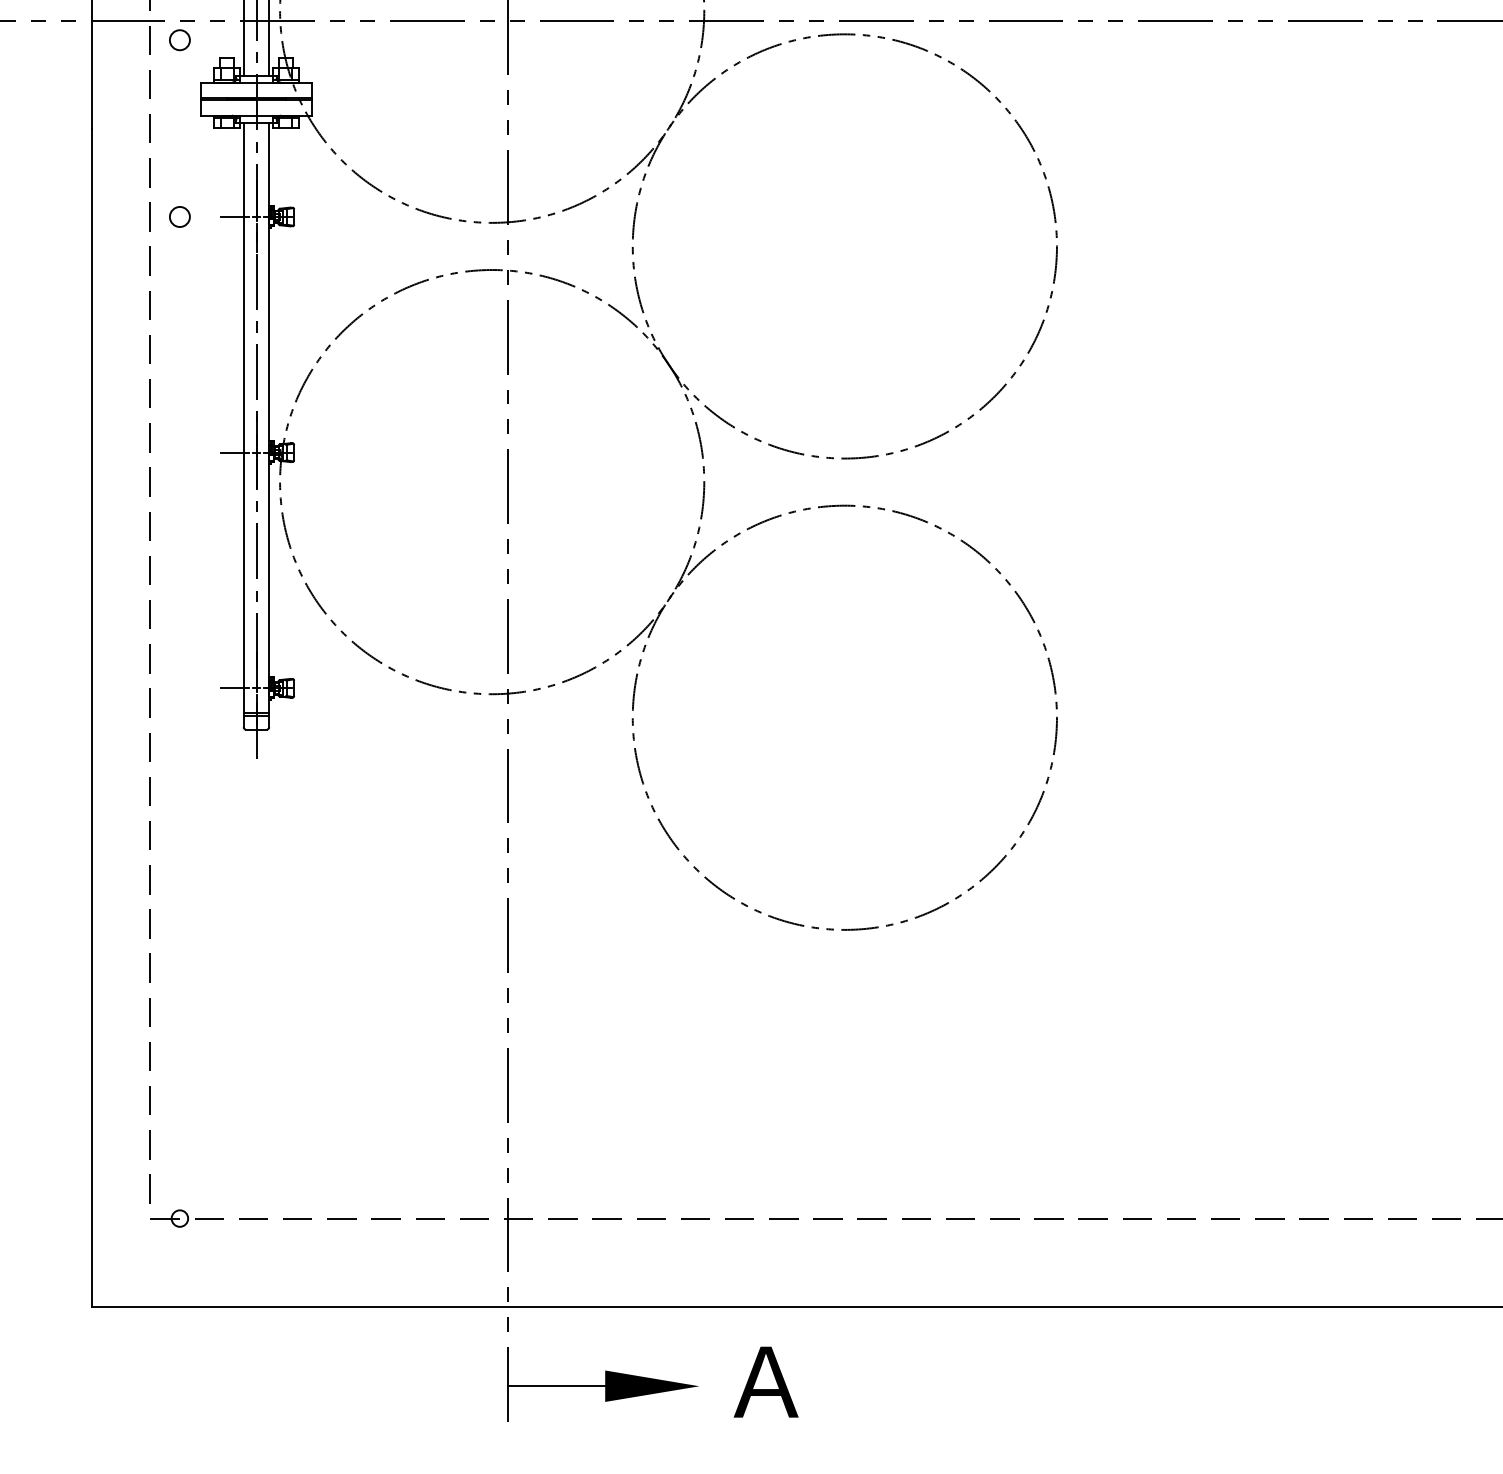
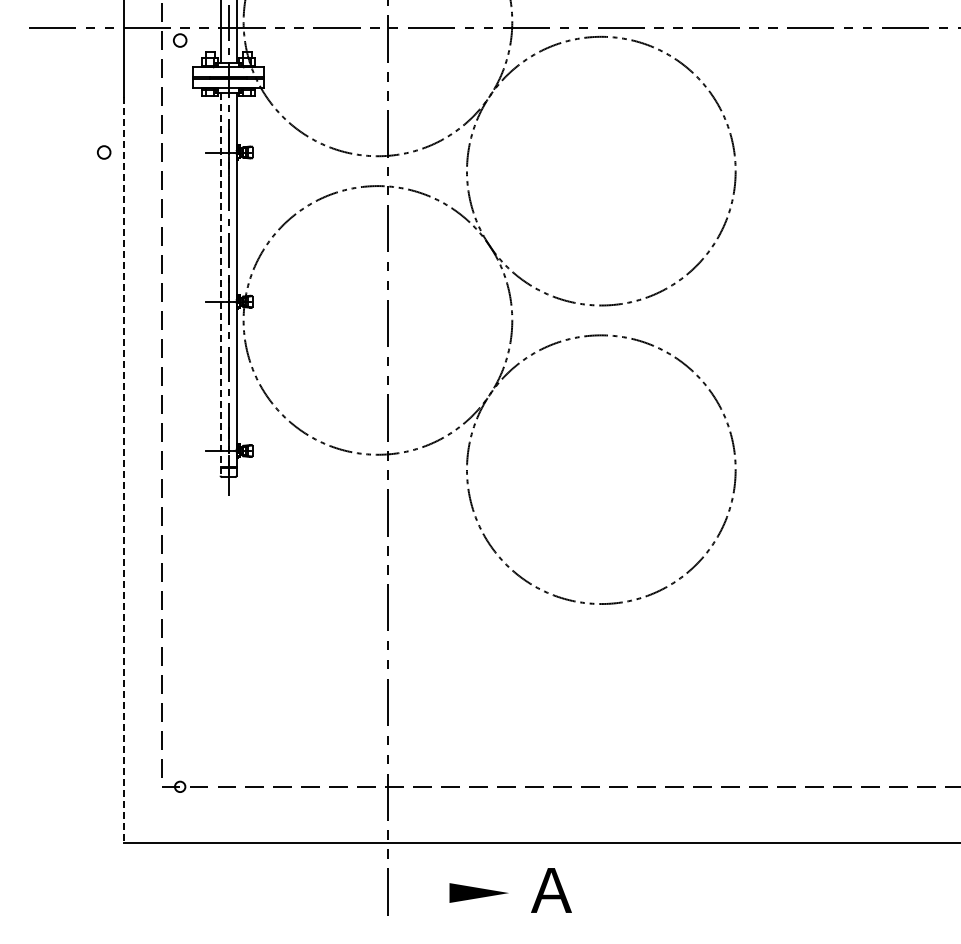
circle: (180, 216) -> (104, 152), moved
line: (243, 425) -> (220, 284), solid -> dashed
line: (92, 719) -> (124, 470), solid -> dashed
line: (556, 1386) -> (418, 893), removed

